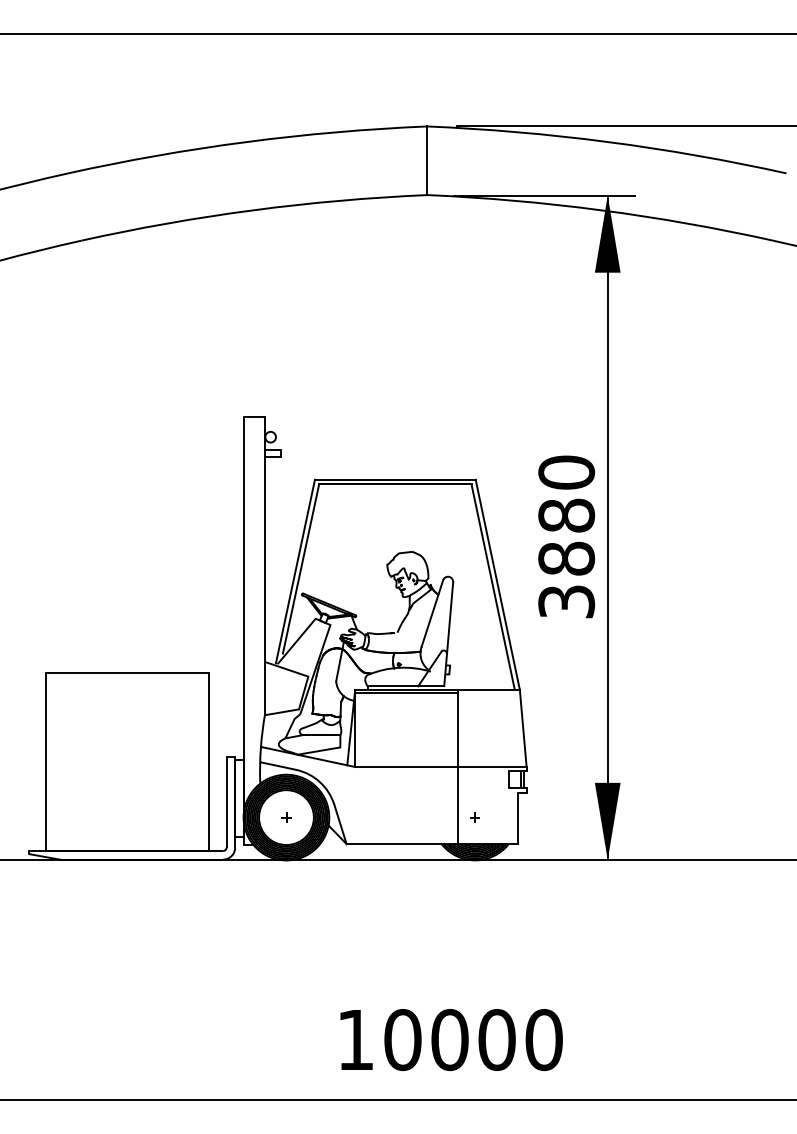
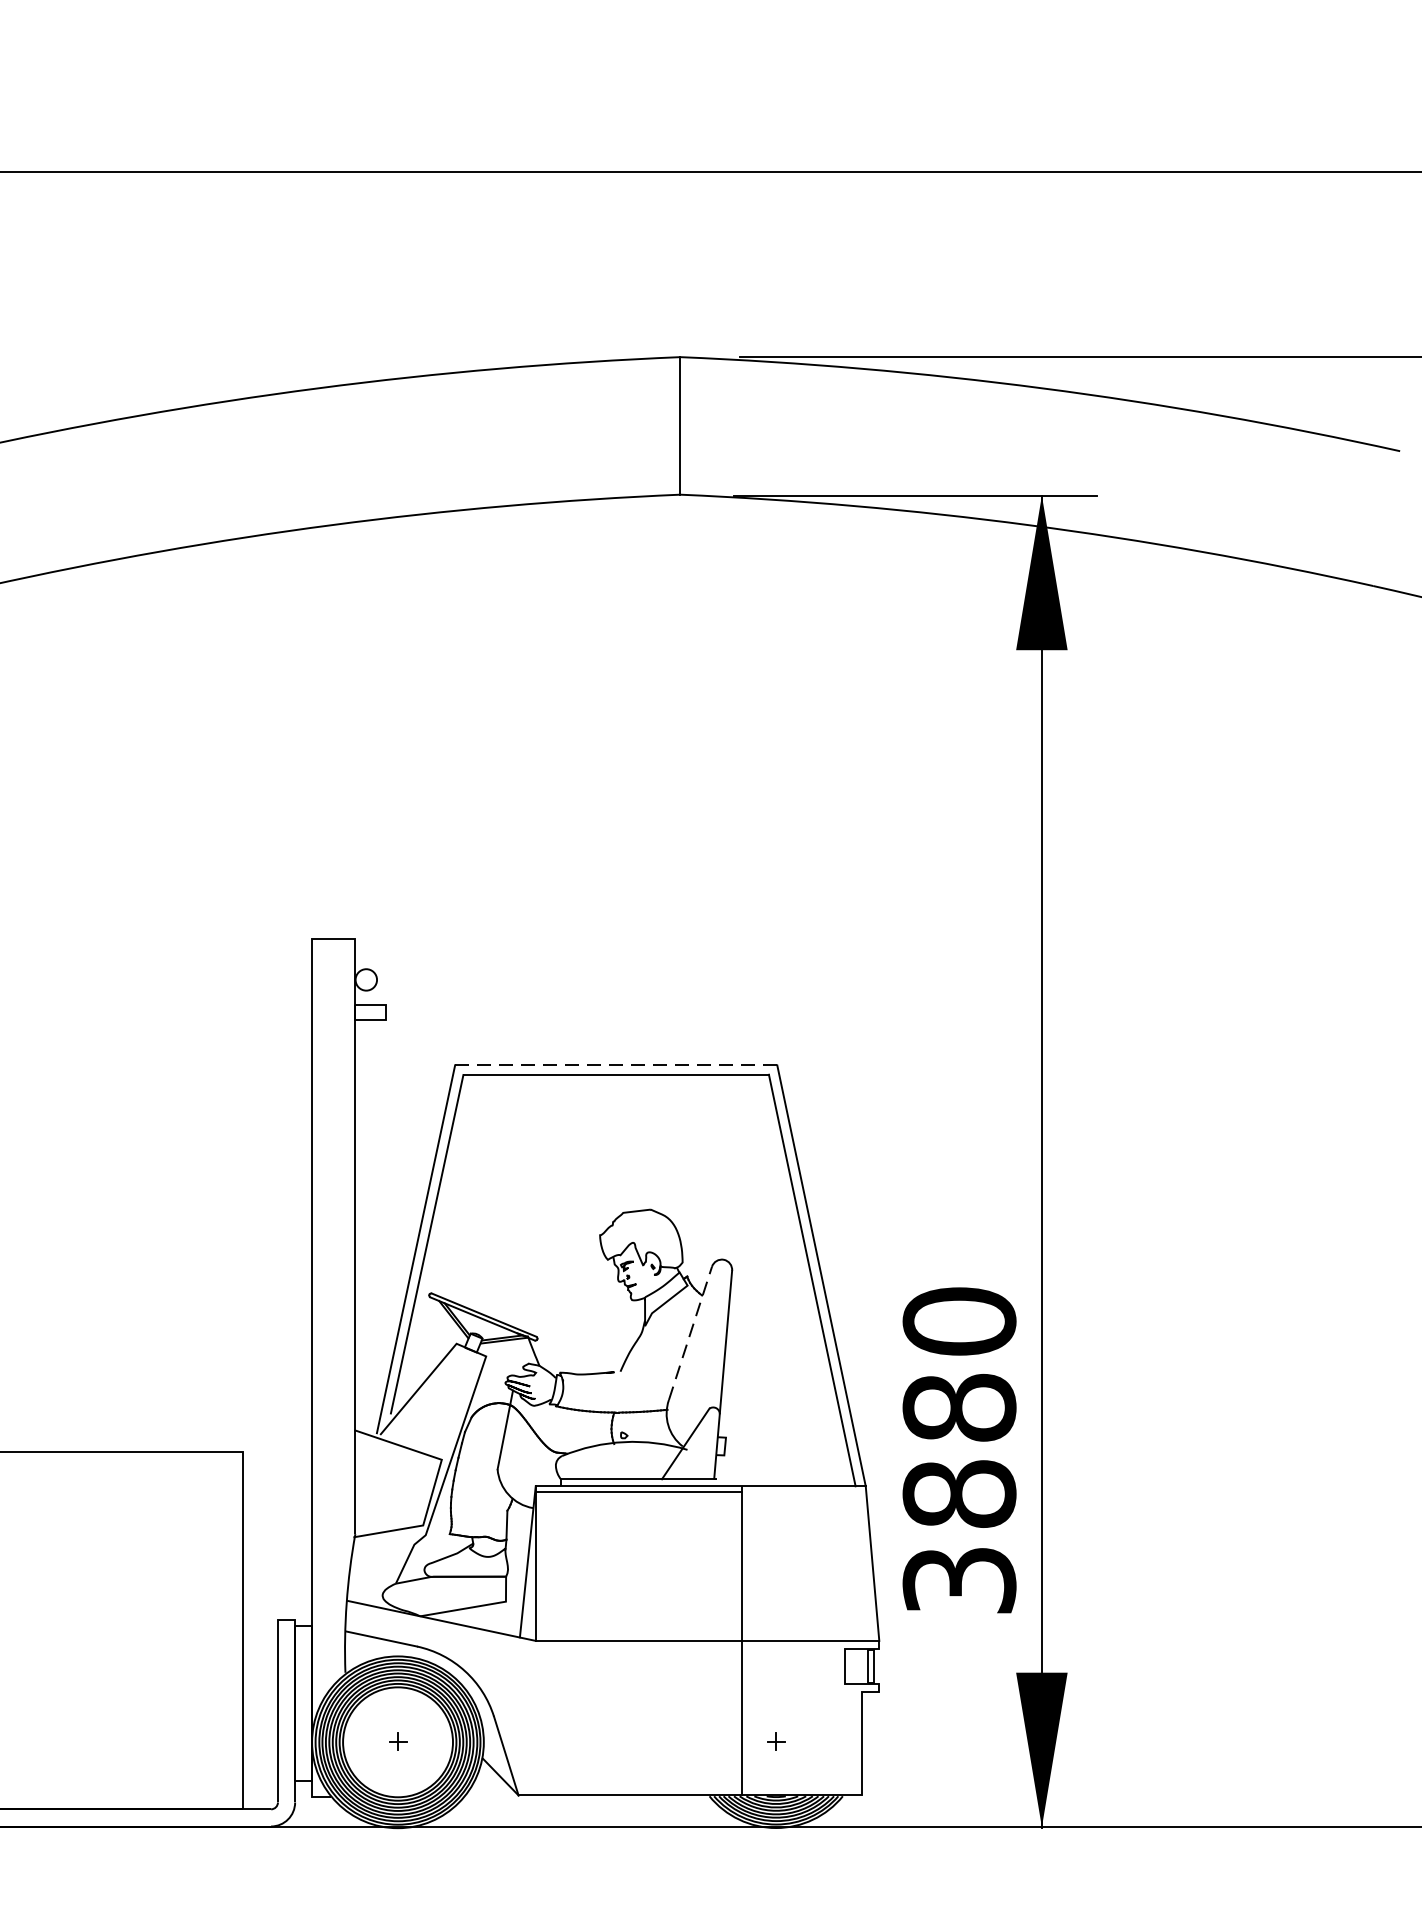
line: (394, 479) -> (614, 1064), solid -> dashed
text: (566, 536) -> (959, 1449), moved
line: (432, 613) -> (690, 1333), solid -> dashed

